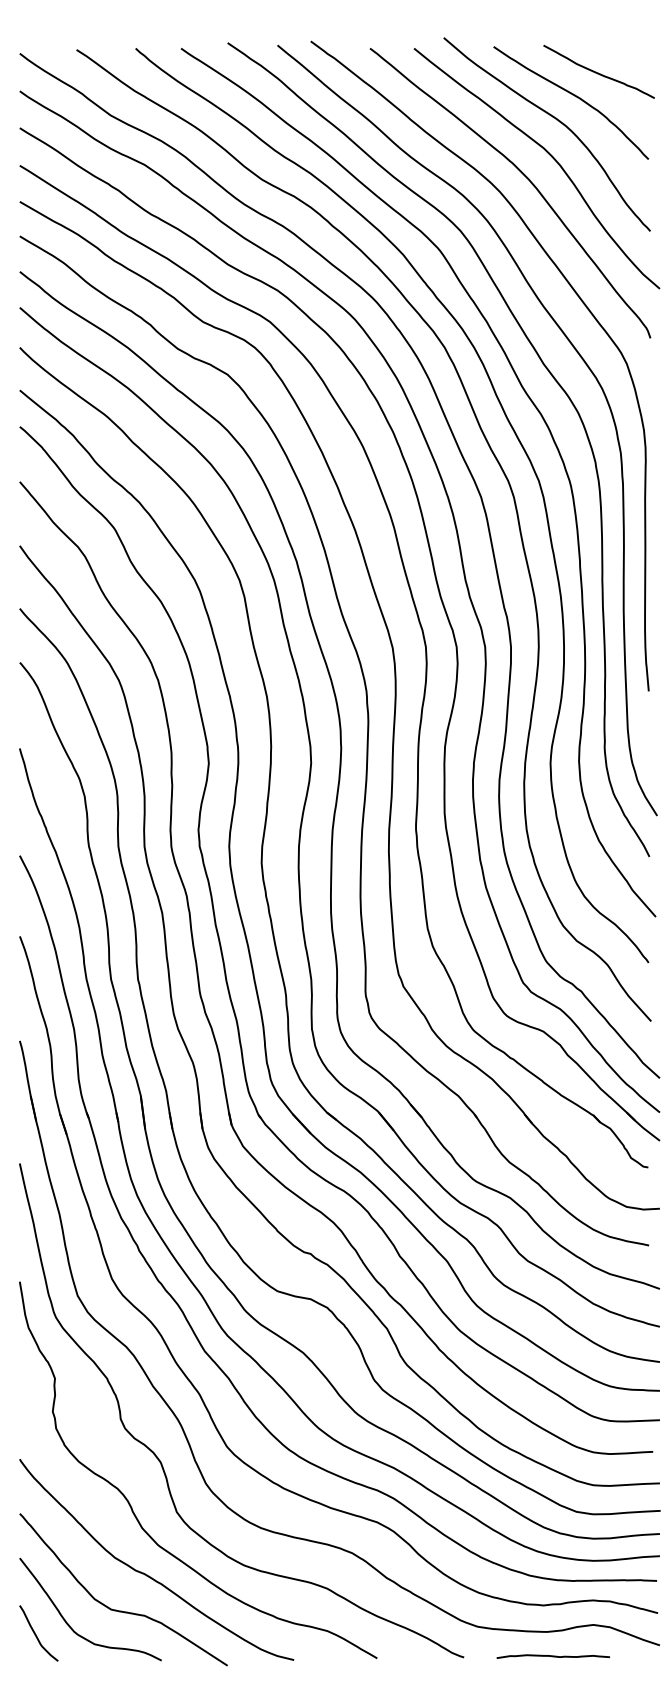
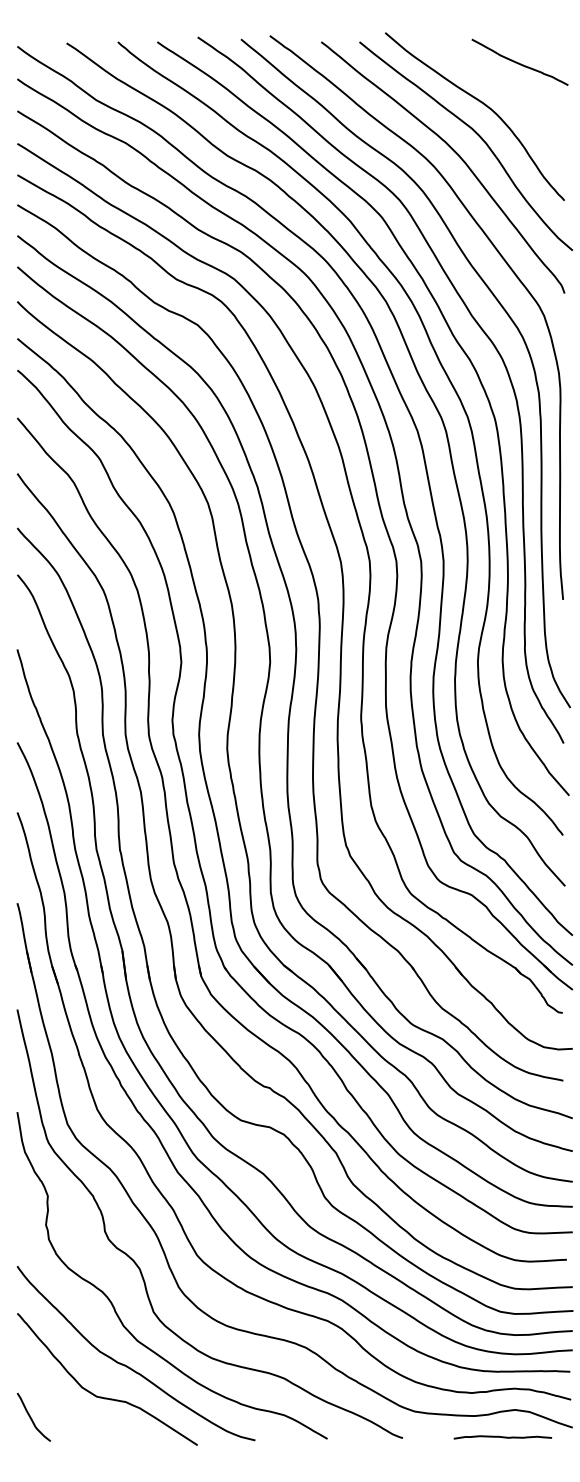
curve: (574, 96) -> (498, 83), removed
curve: (70, 1625) -> (61, 1410), removed
curve: (552, 1656) -> (502, 1437), moved

